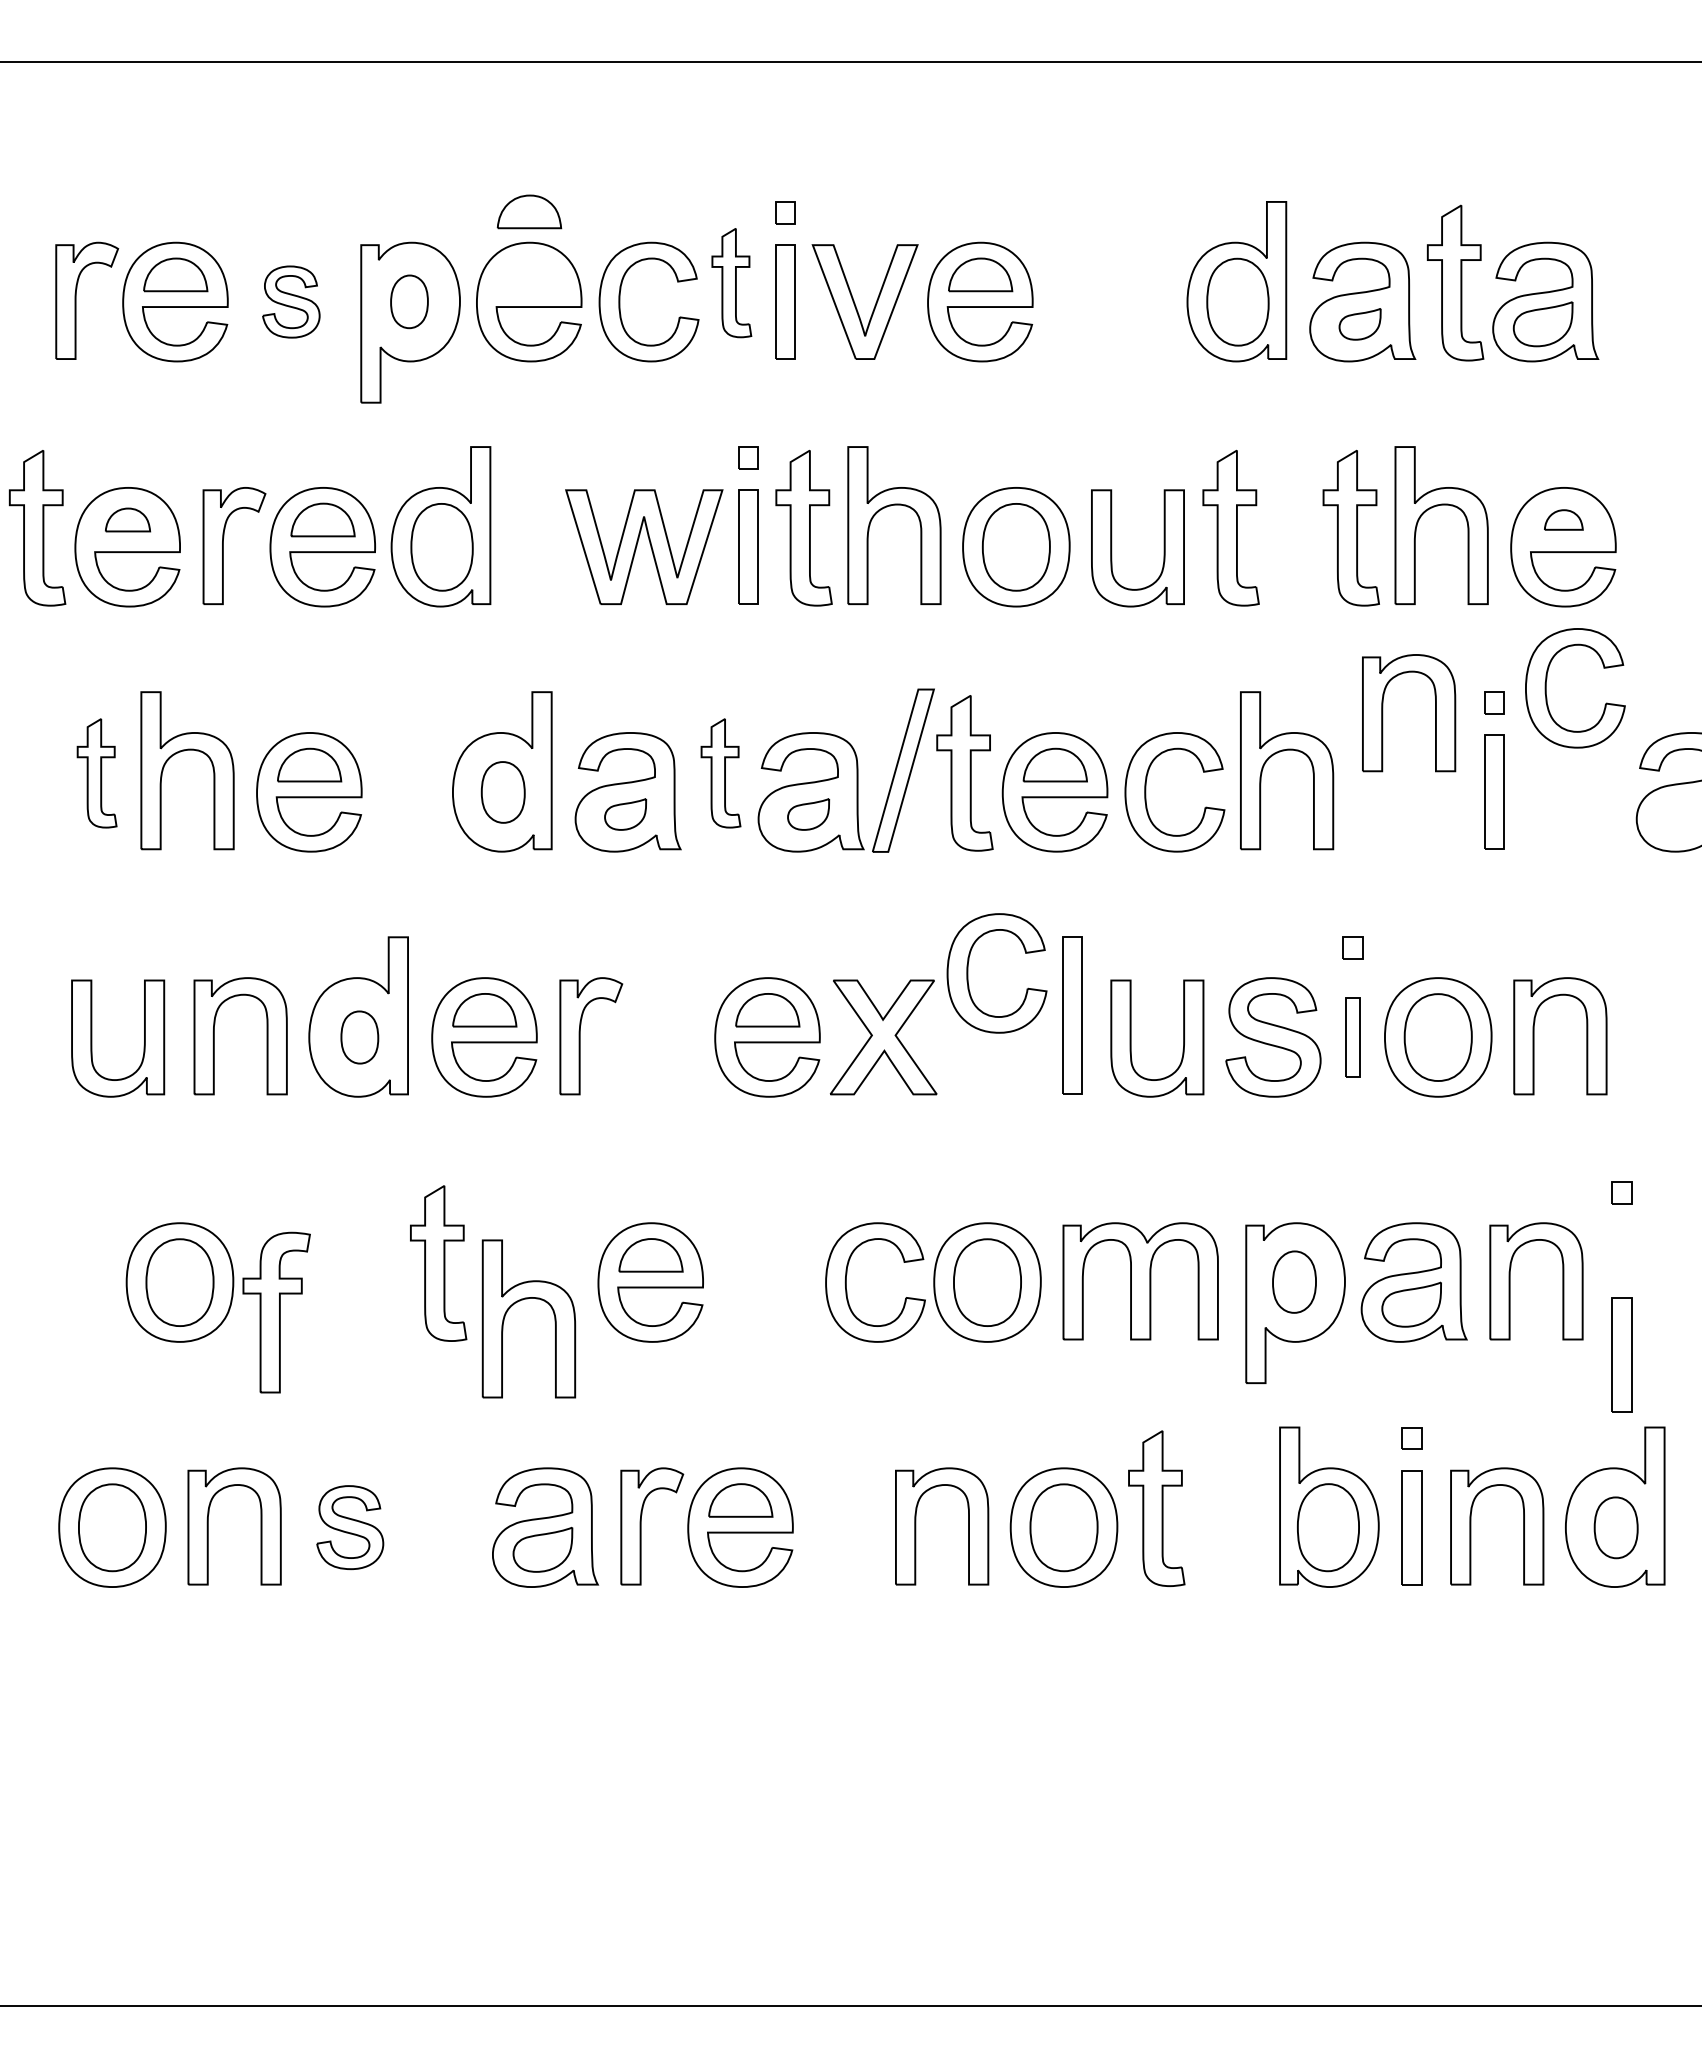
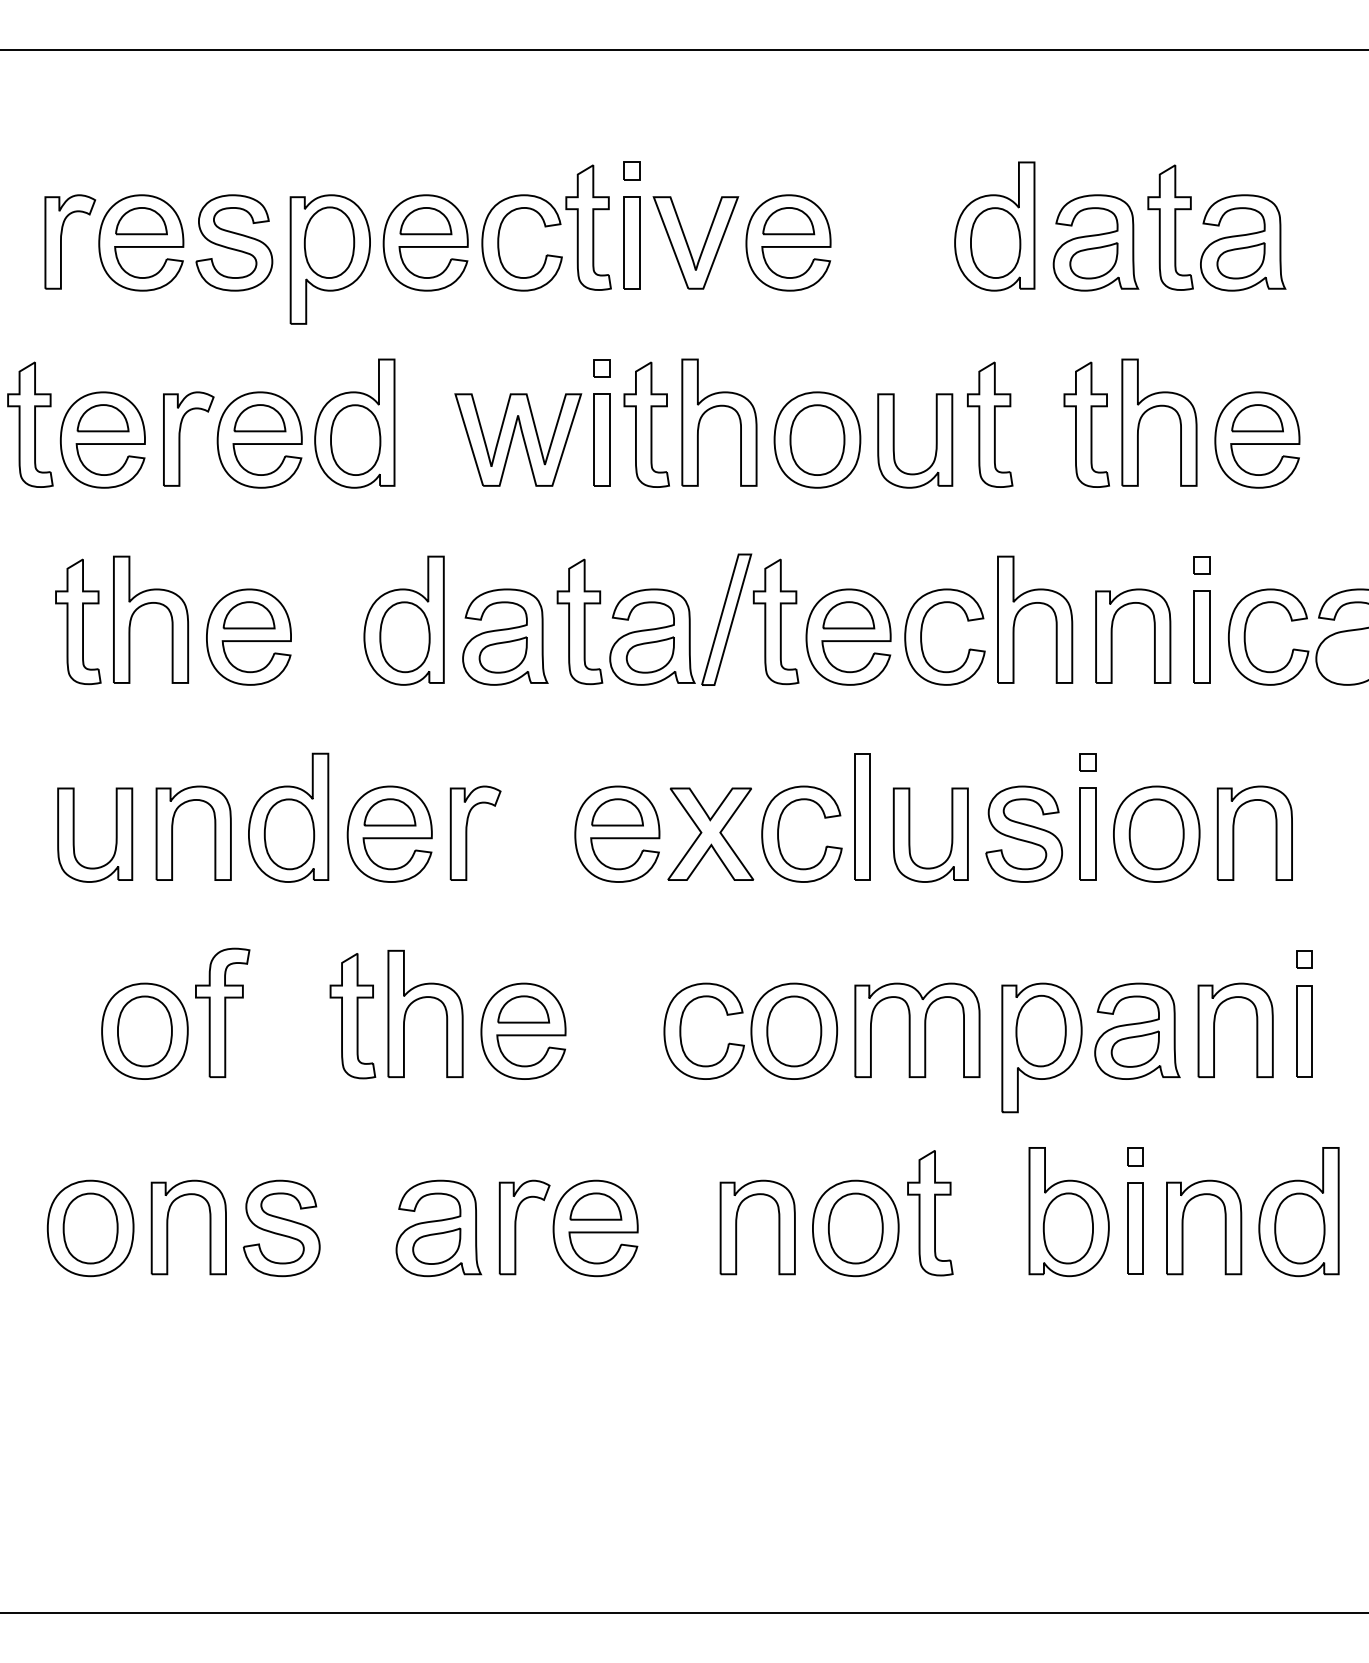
part: (529, 211) -> (425, 220), moved
part: (731, 282) -> (588, 227), size x1.43
part: (291, 301) -> (234, 242), size x1.67
part: (409, 301) -> (329, 242), size x1.67
part: (1359, 324) -> (1093, 260), size x1.43
part: (127, 519) -> (102, 417), size x1.43
part: (1563, 519) -> (1257, 417), size x1.67
part: (1546, 688) -> (1245, 637), moved
part: (1383, 713) -> (1112, 636), moved
part: (96, 773) -> (77, 622), size x1.43
part: (720, 773) -> (579, 622), size x1.43
part: (502, 792) -> (404, 637), size x1.43
part: (625, 814) -> (503, 655), size x1.43
part: (808, 814) -> (650, 655), size x1.43
part: (968, 973) -> (778, 834), moved
part: (359, 1037) -> (289, 834), size x1.67
part: (1352, 1037) -> (1087, 834), size x1.43
part: (1294, 1281) -> (1041, 1030), size x1.43
part: (520, 1301) -> (418, 999), moved
part: (276, 1312) -> (222, 1012), moved
part: (1621, 1354) -> (1304, 1031), moved
part: (350, 1527) -> (282, 1228), size x1.43
part: (1615, 1527) -> (1299, 1228), size x1.43

